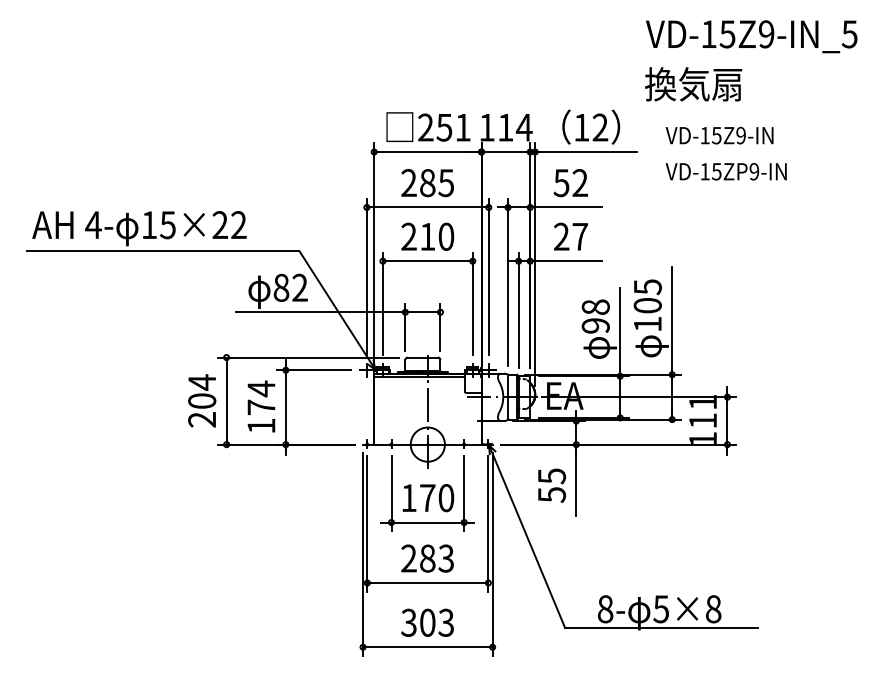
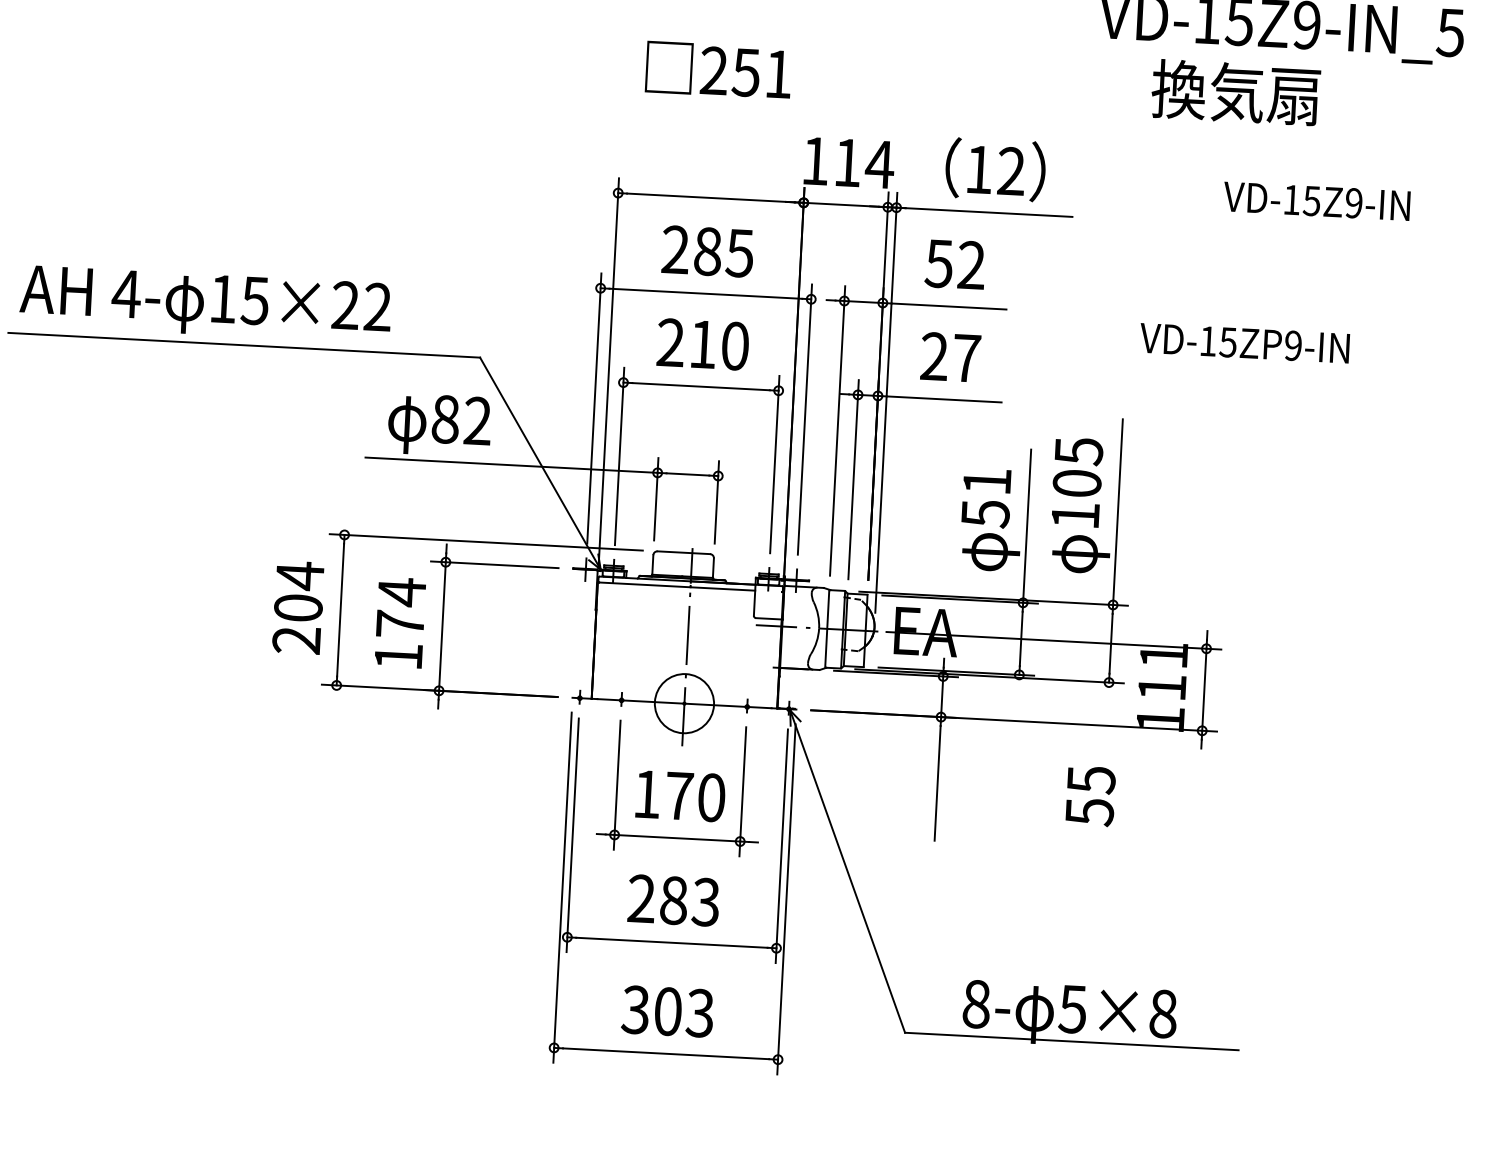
text: (693, 84) -> (1235, 92), moved
text: (428, 126) -> (718, 69), moved
text: (719, 135) -> (1316, 201), moved
text: (725, 171) -> (1243, 342), moved
text: (595, 316) -> (985, 497), 98 -> 51
text: (552, 485) -> (1091, 795), moved

